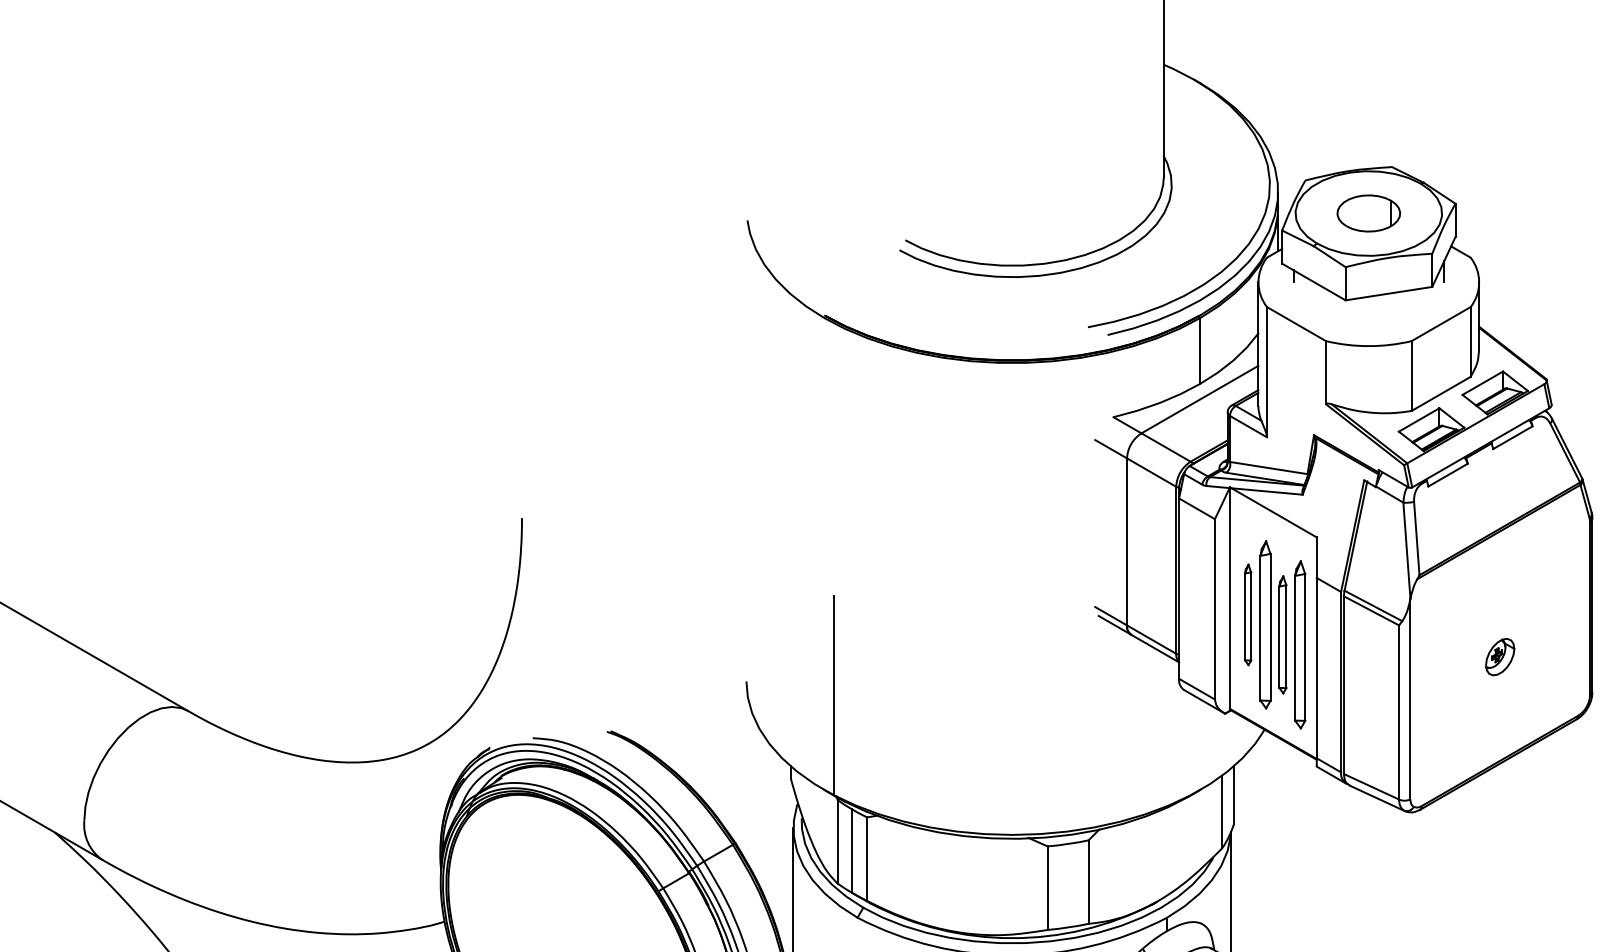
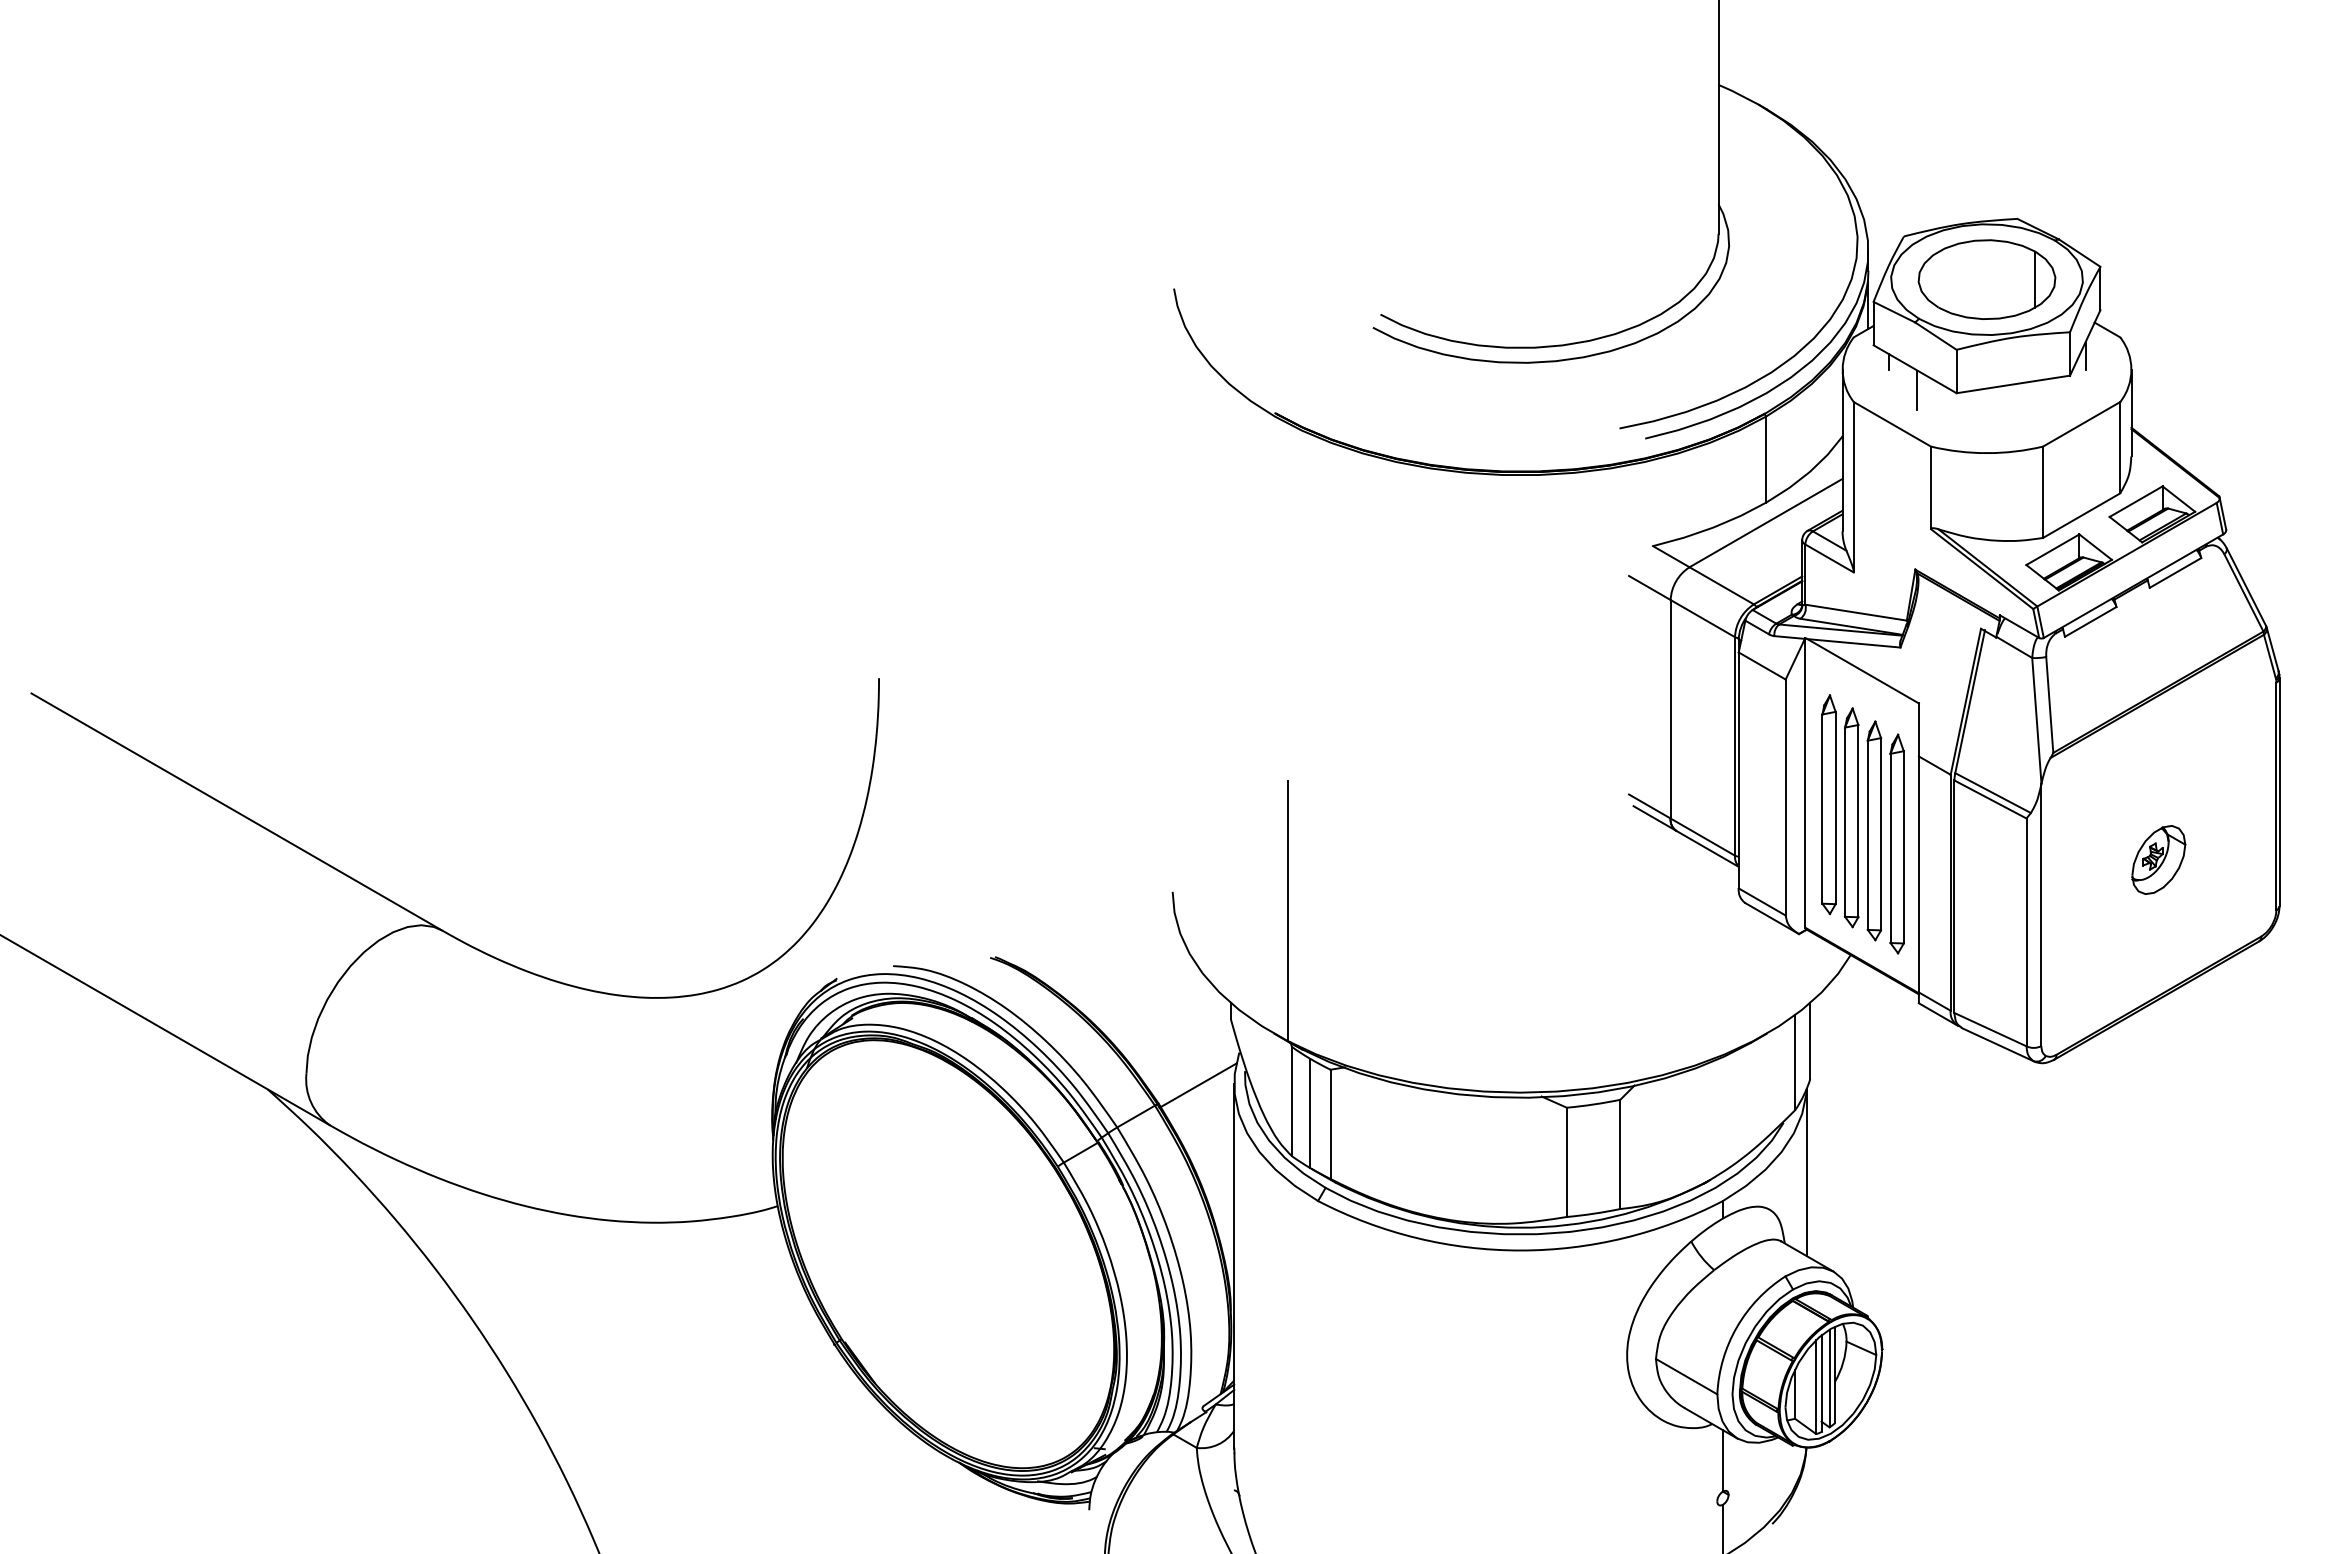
part: (1368, 213) -> (1986, 279), size x1.67
line: (1315, 297) -> (1917, 389), added
part: (1247, 614) -> (1828, 804), size x1.67
part: (1282, 634) -> (1874, 830), size x1.43
part: (1499, 656) -> (2158, 859), size x1.43
line: (765, 829) -> (1197, 1085), added

